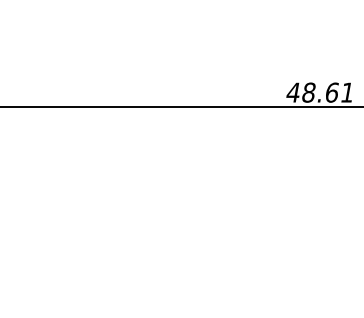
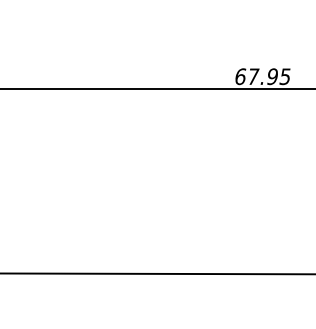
text: (319, 92) -> (262, 76), 48.61 -> 67.95

